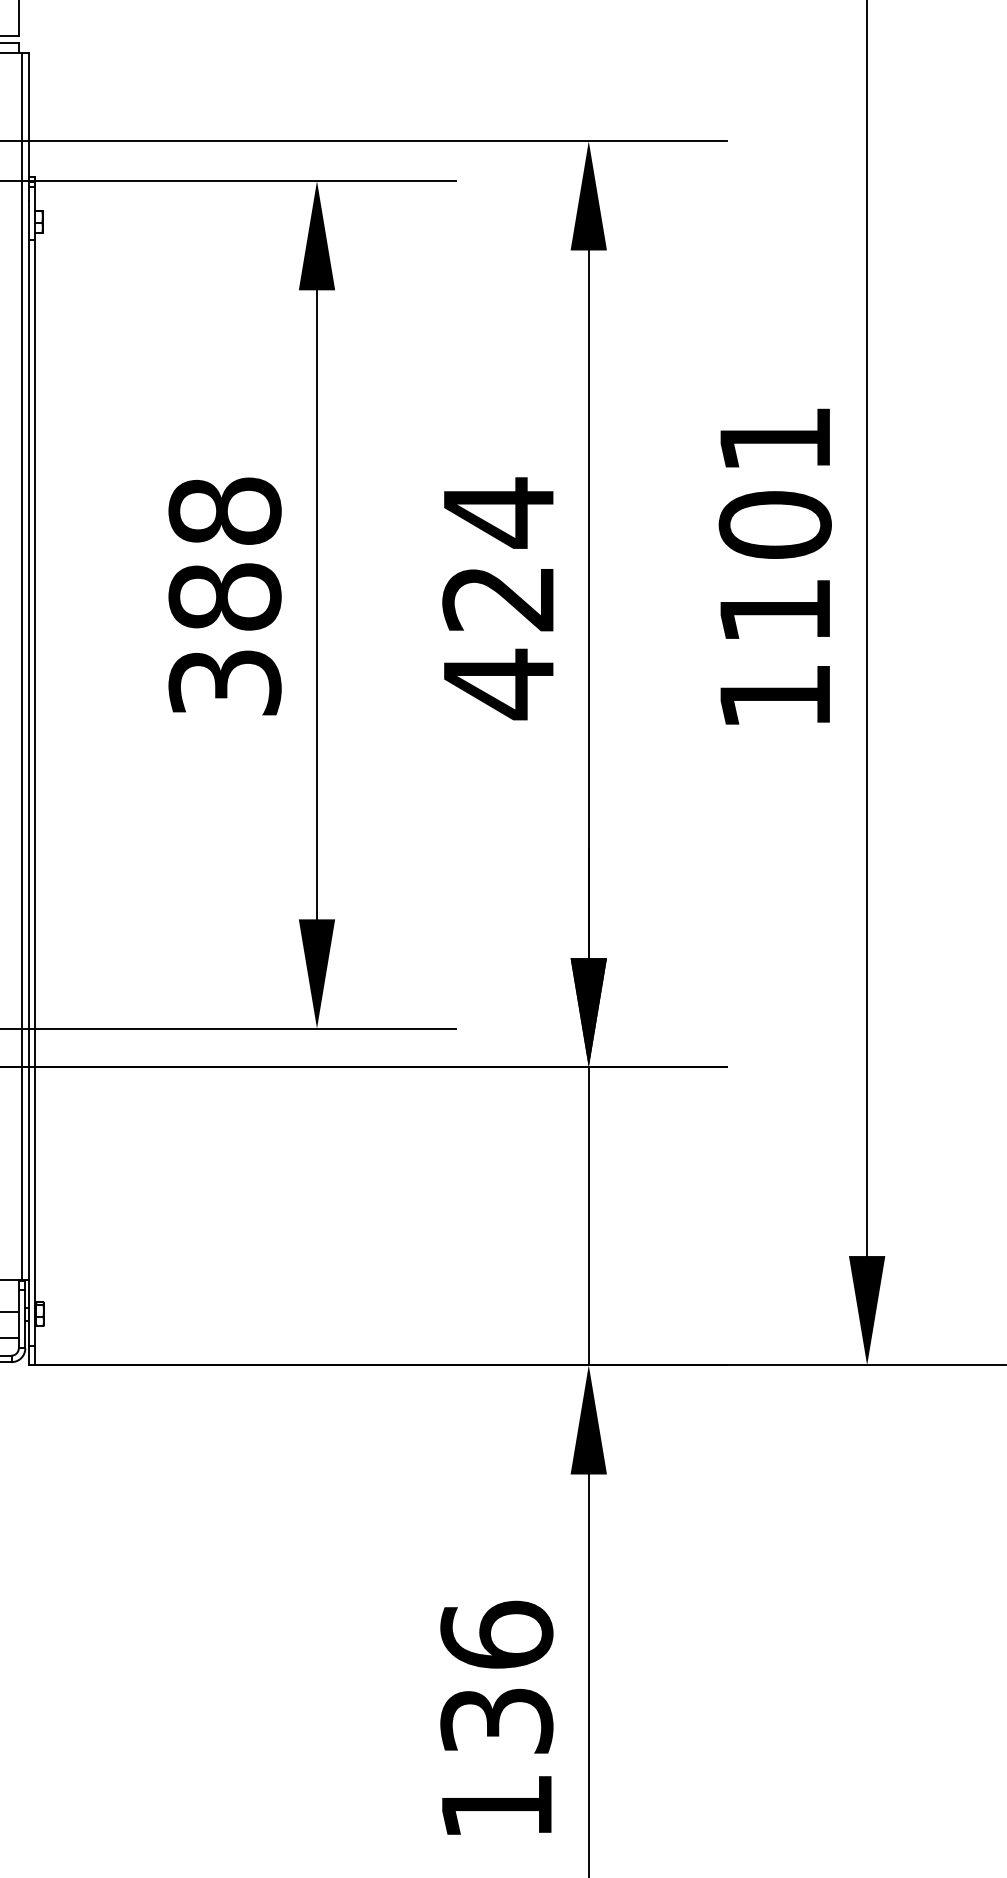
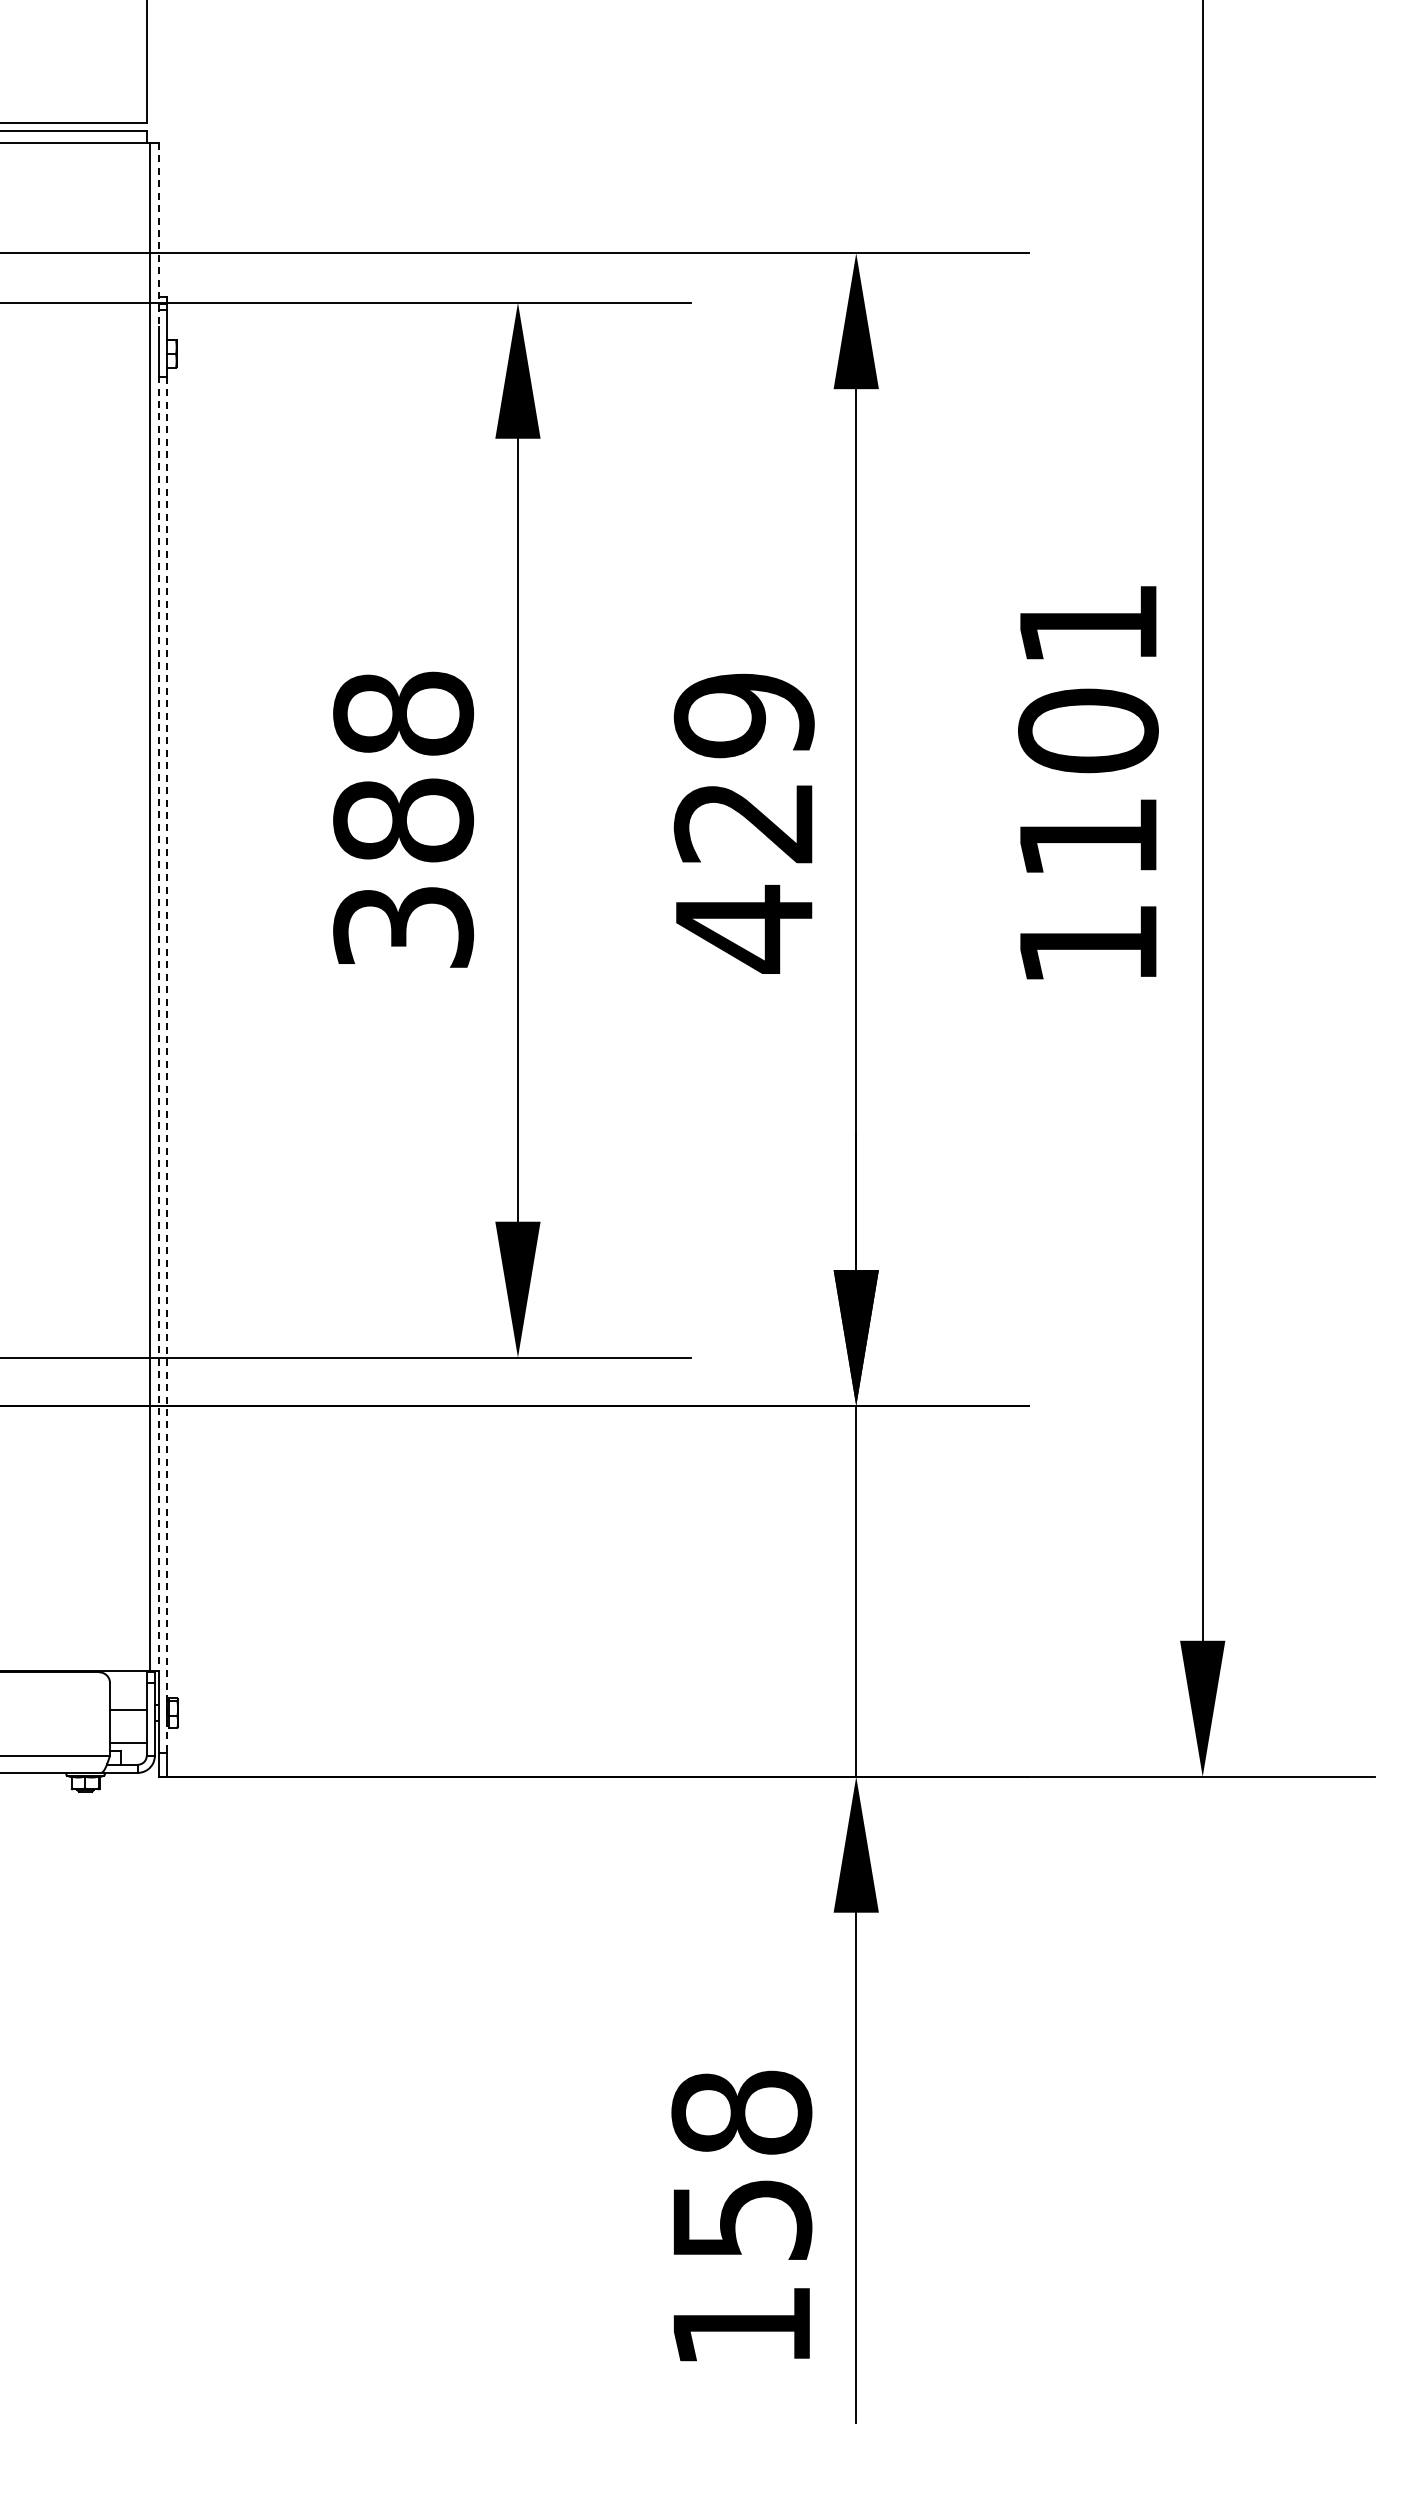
line: (28, 127) -> (158, 235), solid -> dashed
text: (498, 512) -> (743, 715), 424 -> 429
line: (28, 760) -> (158, 1024), solid -> dashed
line: (35, 793) -> (167, 1065), solid -> dashed
text: (496, 1677) -> (741, 2165), 136 -> 158

